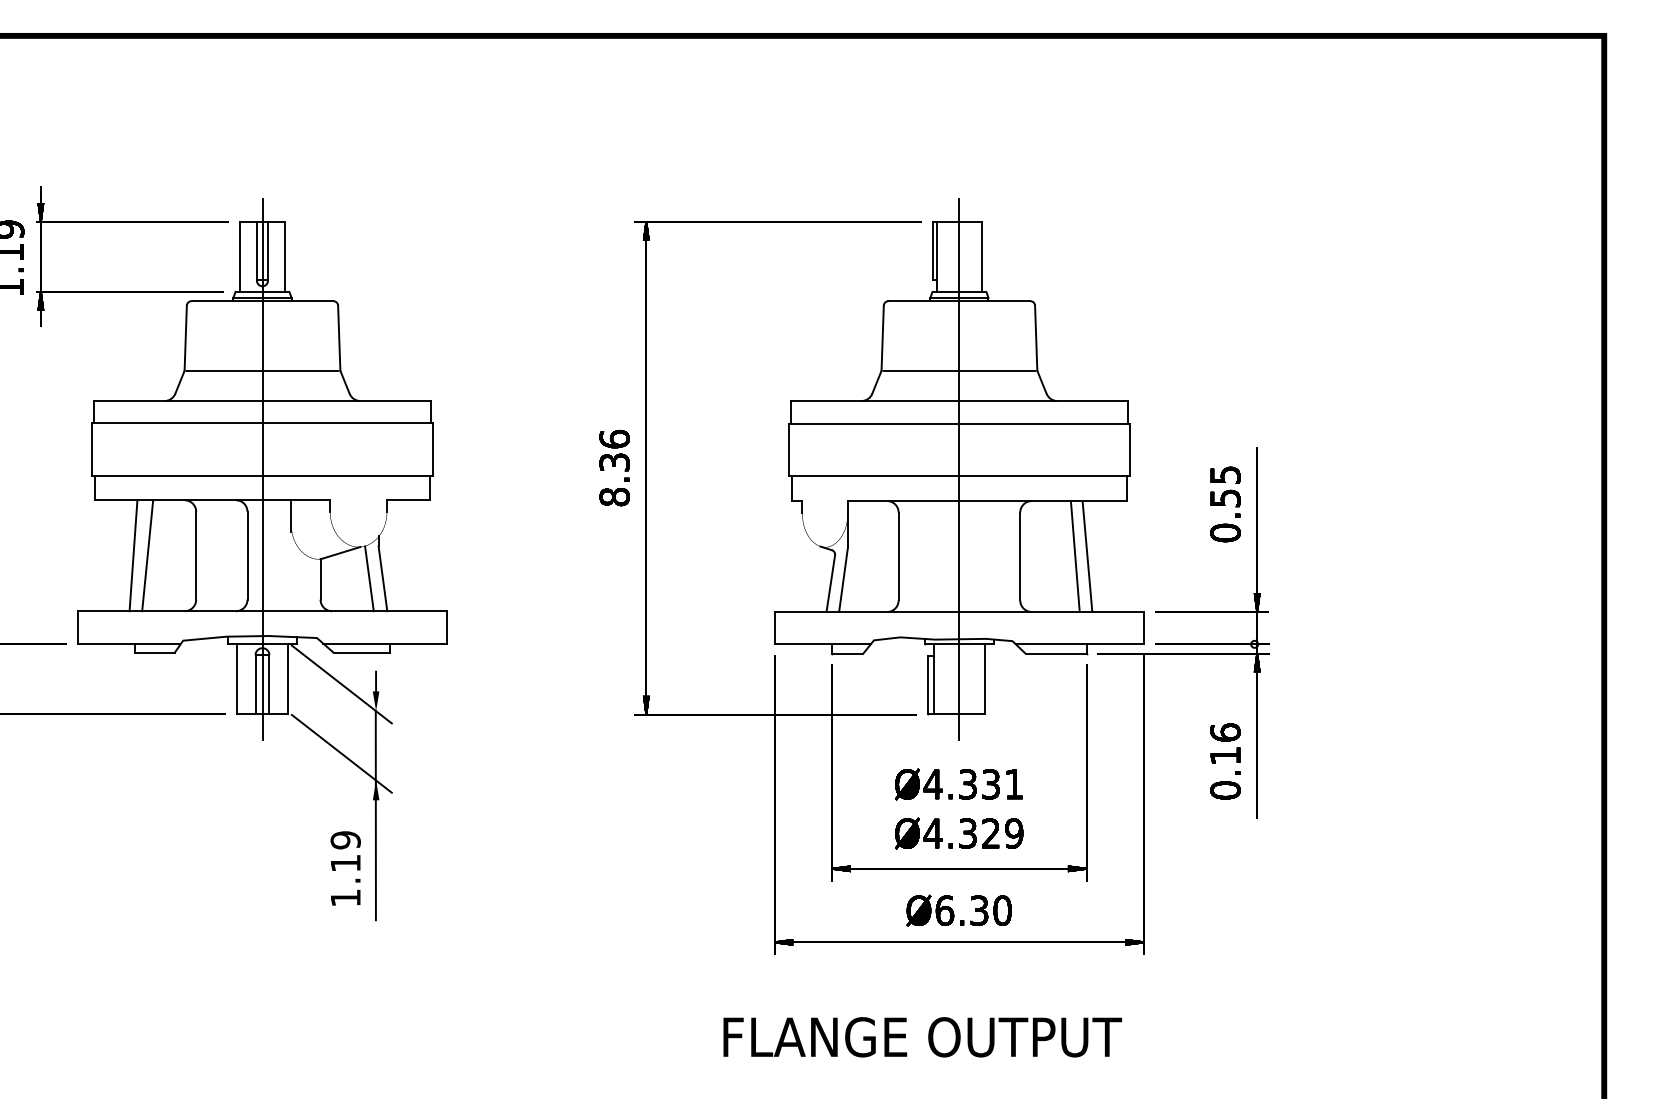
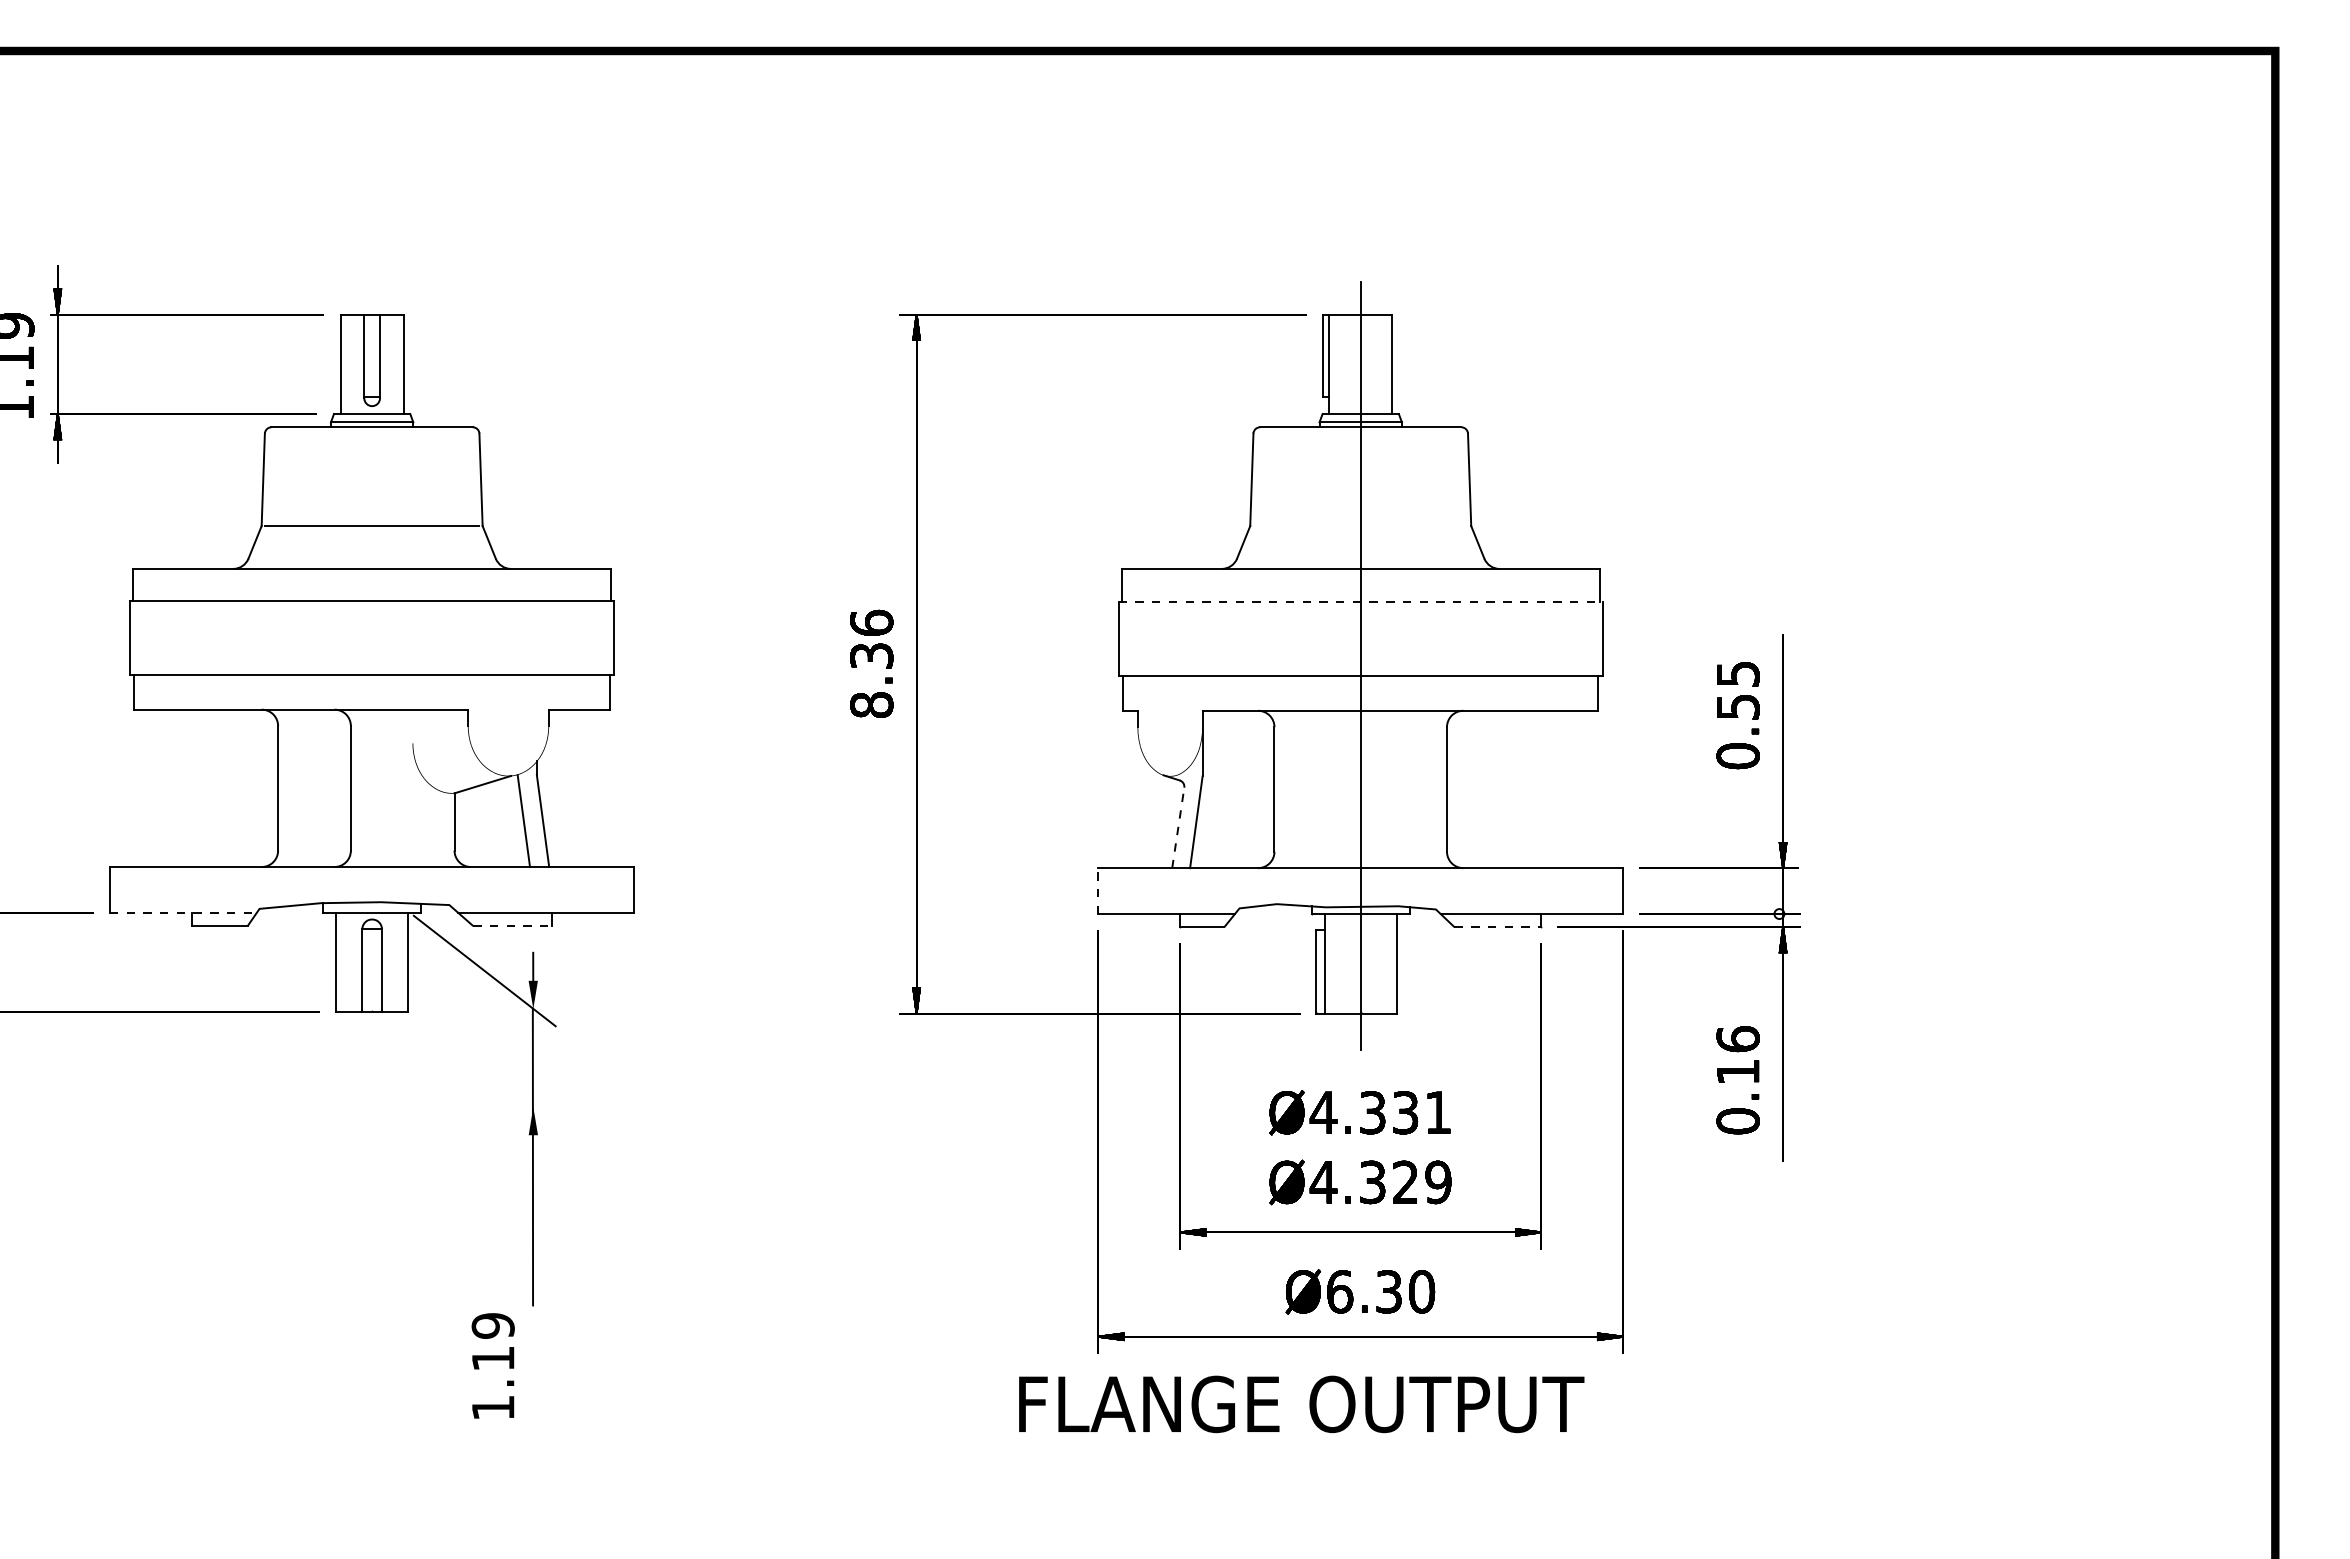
line: (959, 371) -> (1360, 526), removed
line: (959, 424) -> (1361, 601), solid -> dashed
line: (262, 469) -> (372, 665), removed
line: (290, 515) -> (412, 731), removed
line: (133, 555) -> (188, 788), removed
line: (147, 555) -> (209, 788), removed
line: (1074, 556) -> (1524, 789), removed
line: (1087, 556) -> (1542, 789), removed
line: (830, 583) -> (1178, 827), solid -> dashed
line: (774, 628) -> (1098, 891), solid -> dashed
line: (128, 643) -> (182, 912), solid -> dashed
line: (361, 653) -> (512, 926), solid -> dashed
line: (1056, 653) -> (1498, 927), solid -> dashed
line: (341, 753) -> (484, 1069), removed
text: (345, 868) -> (492, 1365), moved
text: (922, 1037) -> (1301, 1404), moved

